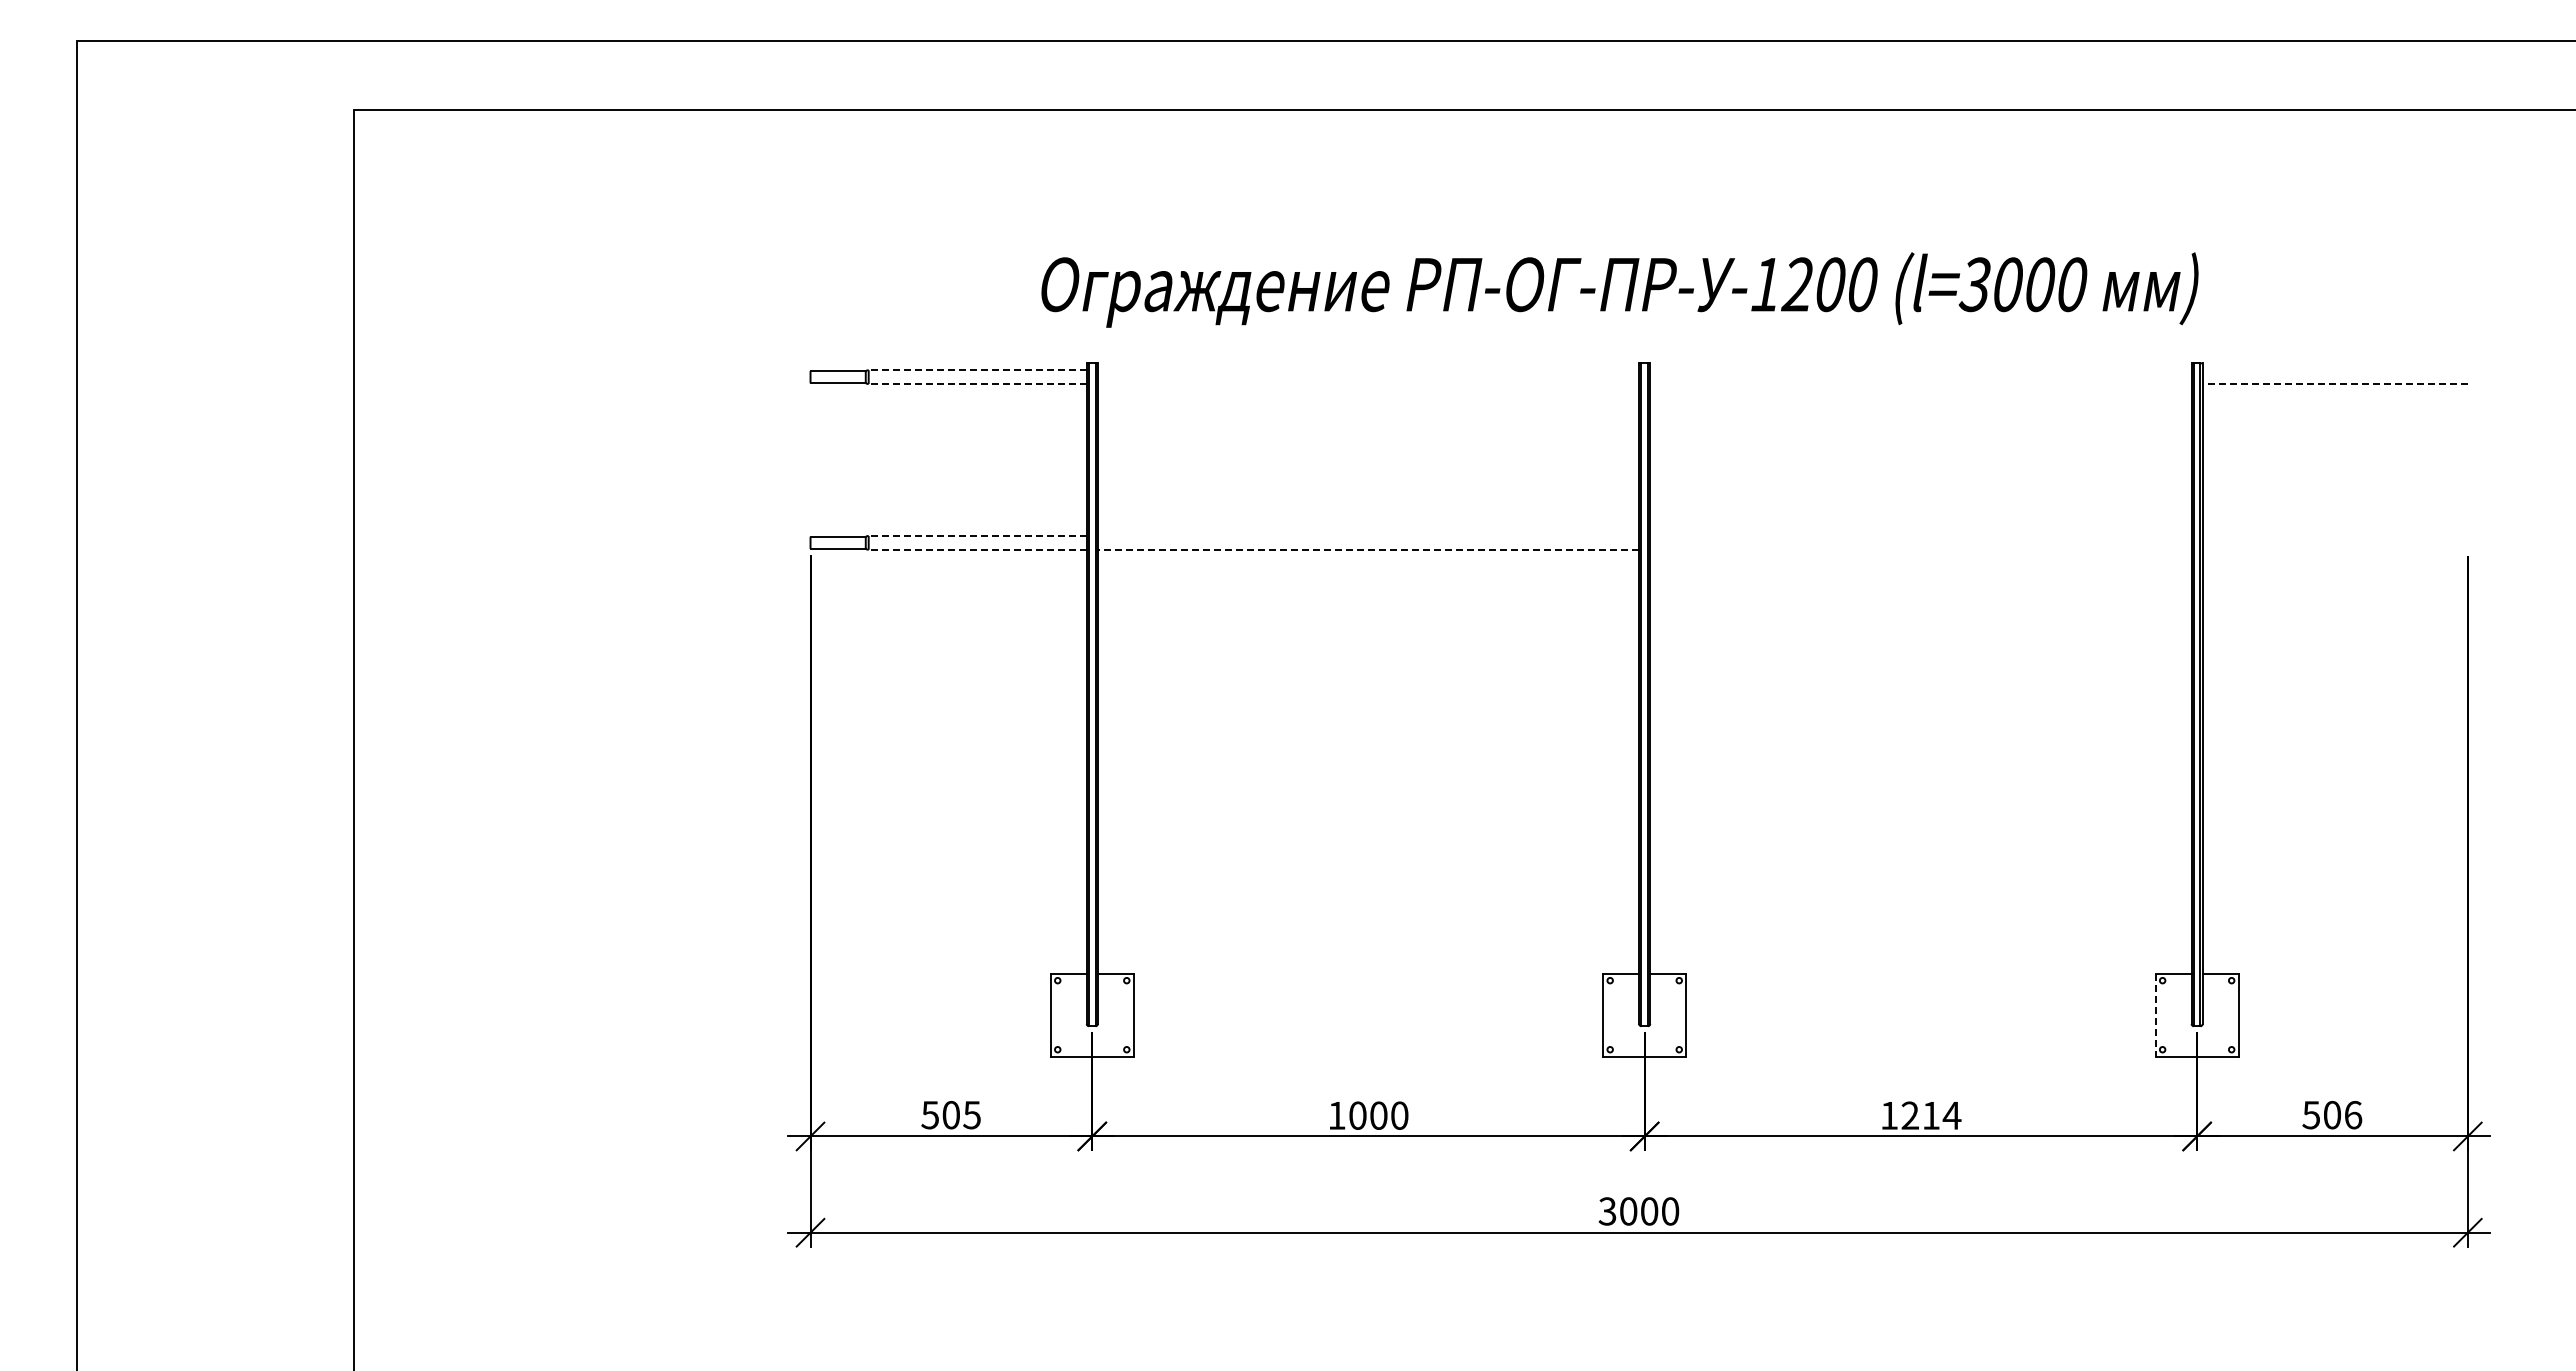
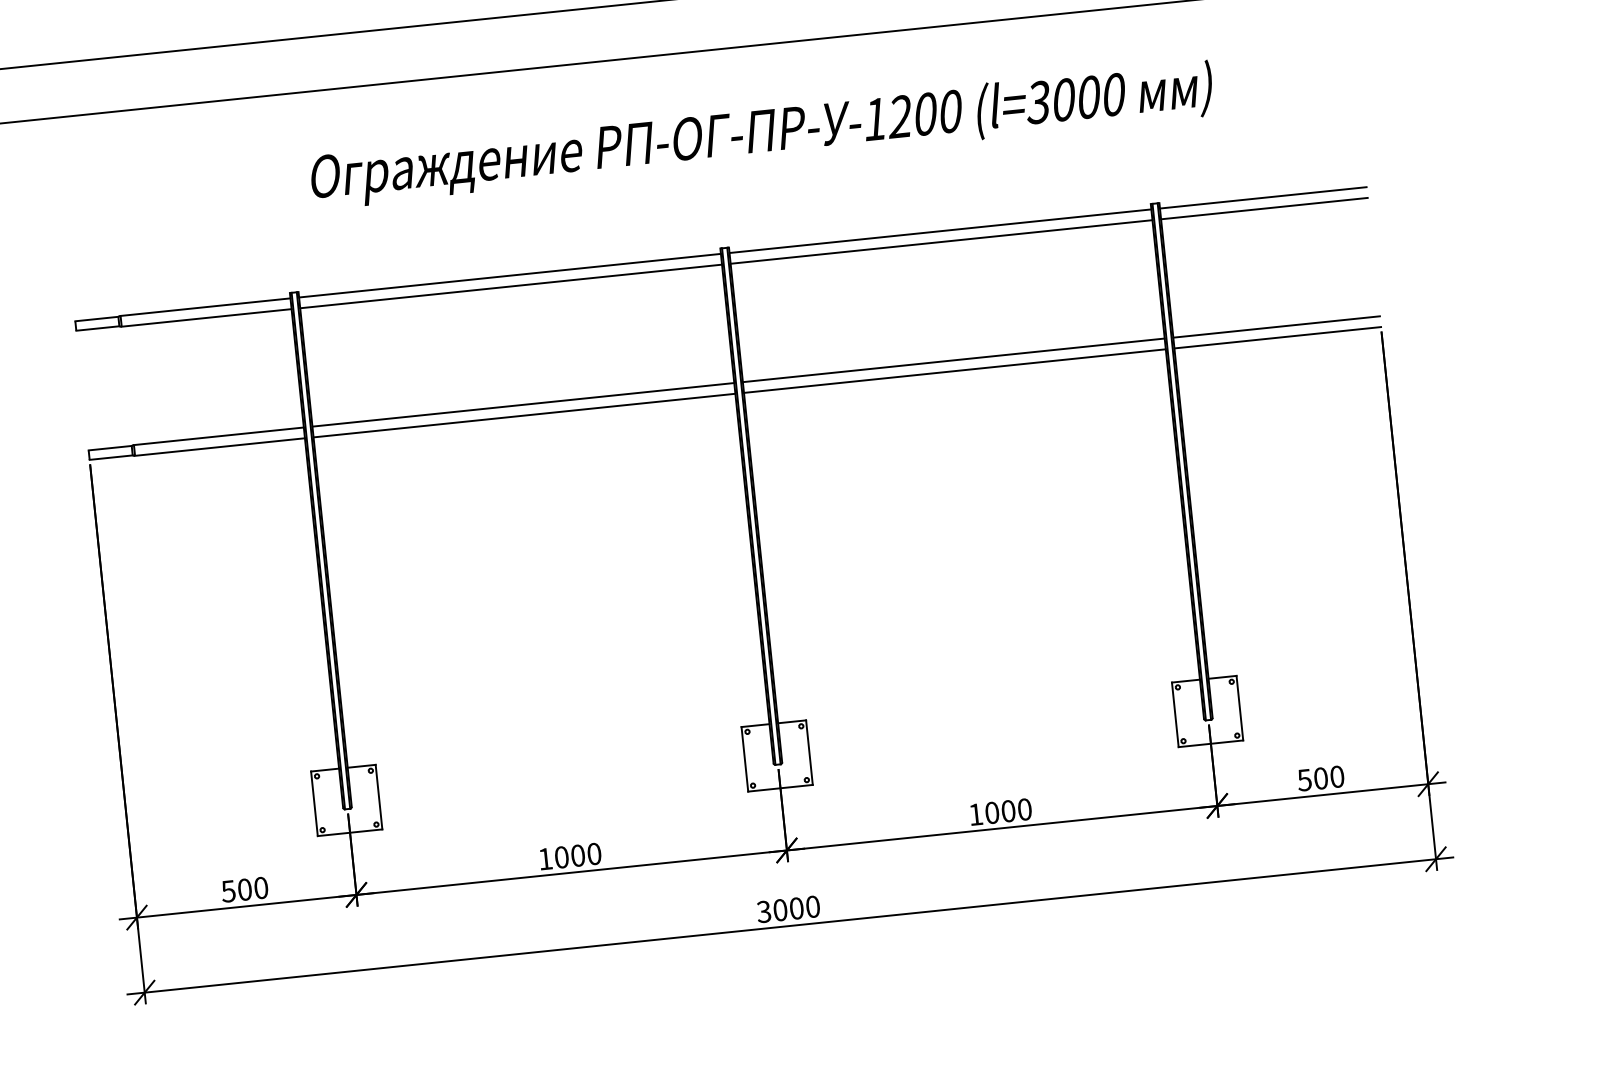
text: (1619, 289) -> (761, 134), moved
line: (977, 370) -> (205, 307), dashed -> solid
line: (1368, 370) -> (510, 275), added
line: (1920, 370) -> (940, 231), added
line: (2334, 370) -> (1262, 198), added
line: (977, 384) -> (206, 318), dashed -> solid
line: (1368, 384) -> (511, 286), added
line: (1920, 384) -> (941, 242), added
line: (2335, 384) -> (1264, 208), dashed -> solid
line: (977, 535) -> (218, 435), dashed -> solid
line: (1368, 535) -> (523, 404), added
line: (1920, 535) -> (953, 360), added
line: (2334, 535) -> (1275, 326), added
line: (977, 549) -> (219, 446), dashed -> solid
line: (1368, 549) -> (524, 415), dashed -> solid
line: (1920, 549) -> (954, 370), added
line: (2334, 549) -> (1277, 337), added
line: (2155, 1015) -> (1175, 715), dashed -> solid
text: (971, 1115) -> (260, 888), 505 -> 500
text: (1931, 1115) -> (1008, 811), 1214 -> 1000
text: (2353, 1115) -> (1337, 777), 506 -> 500

